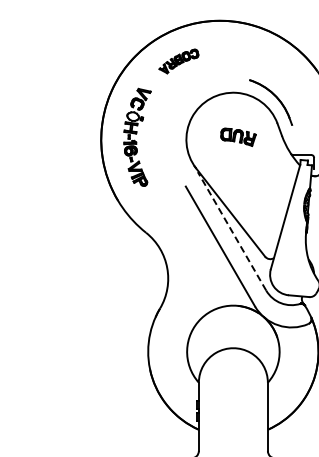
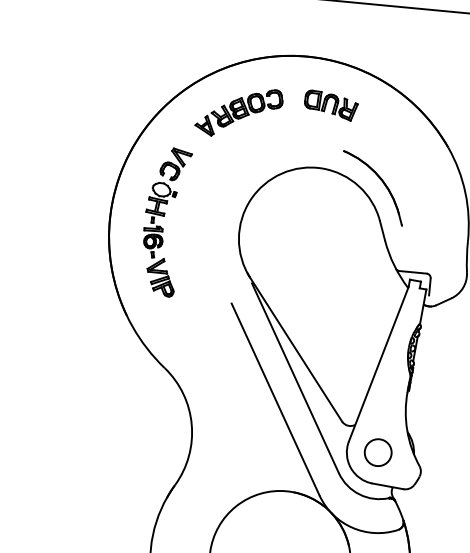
part: (178, 61) -> (238, 112), size x1.43
part: (238, 136) -> (331, 104), moved
line: (231, 230) -> (294, 376), dashed -> solid
circle: (290, 274) -> (378, 452), added

